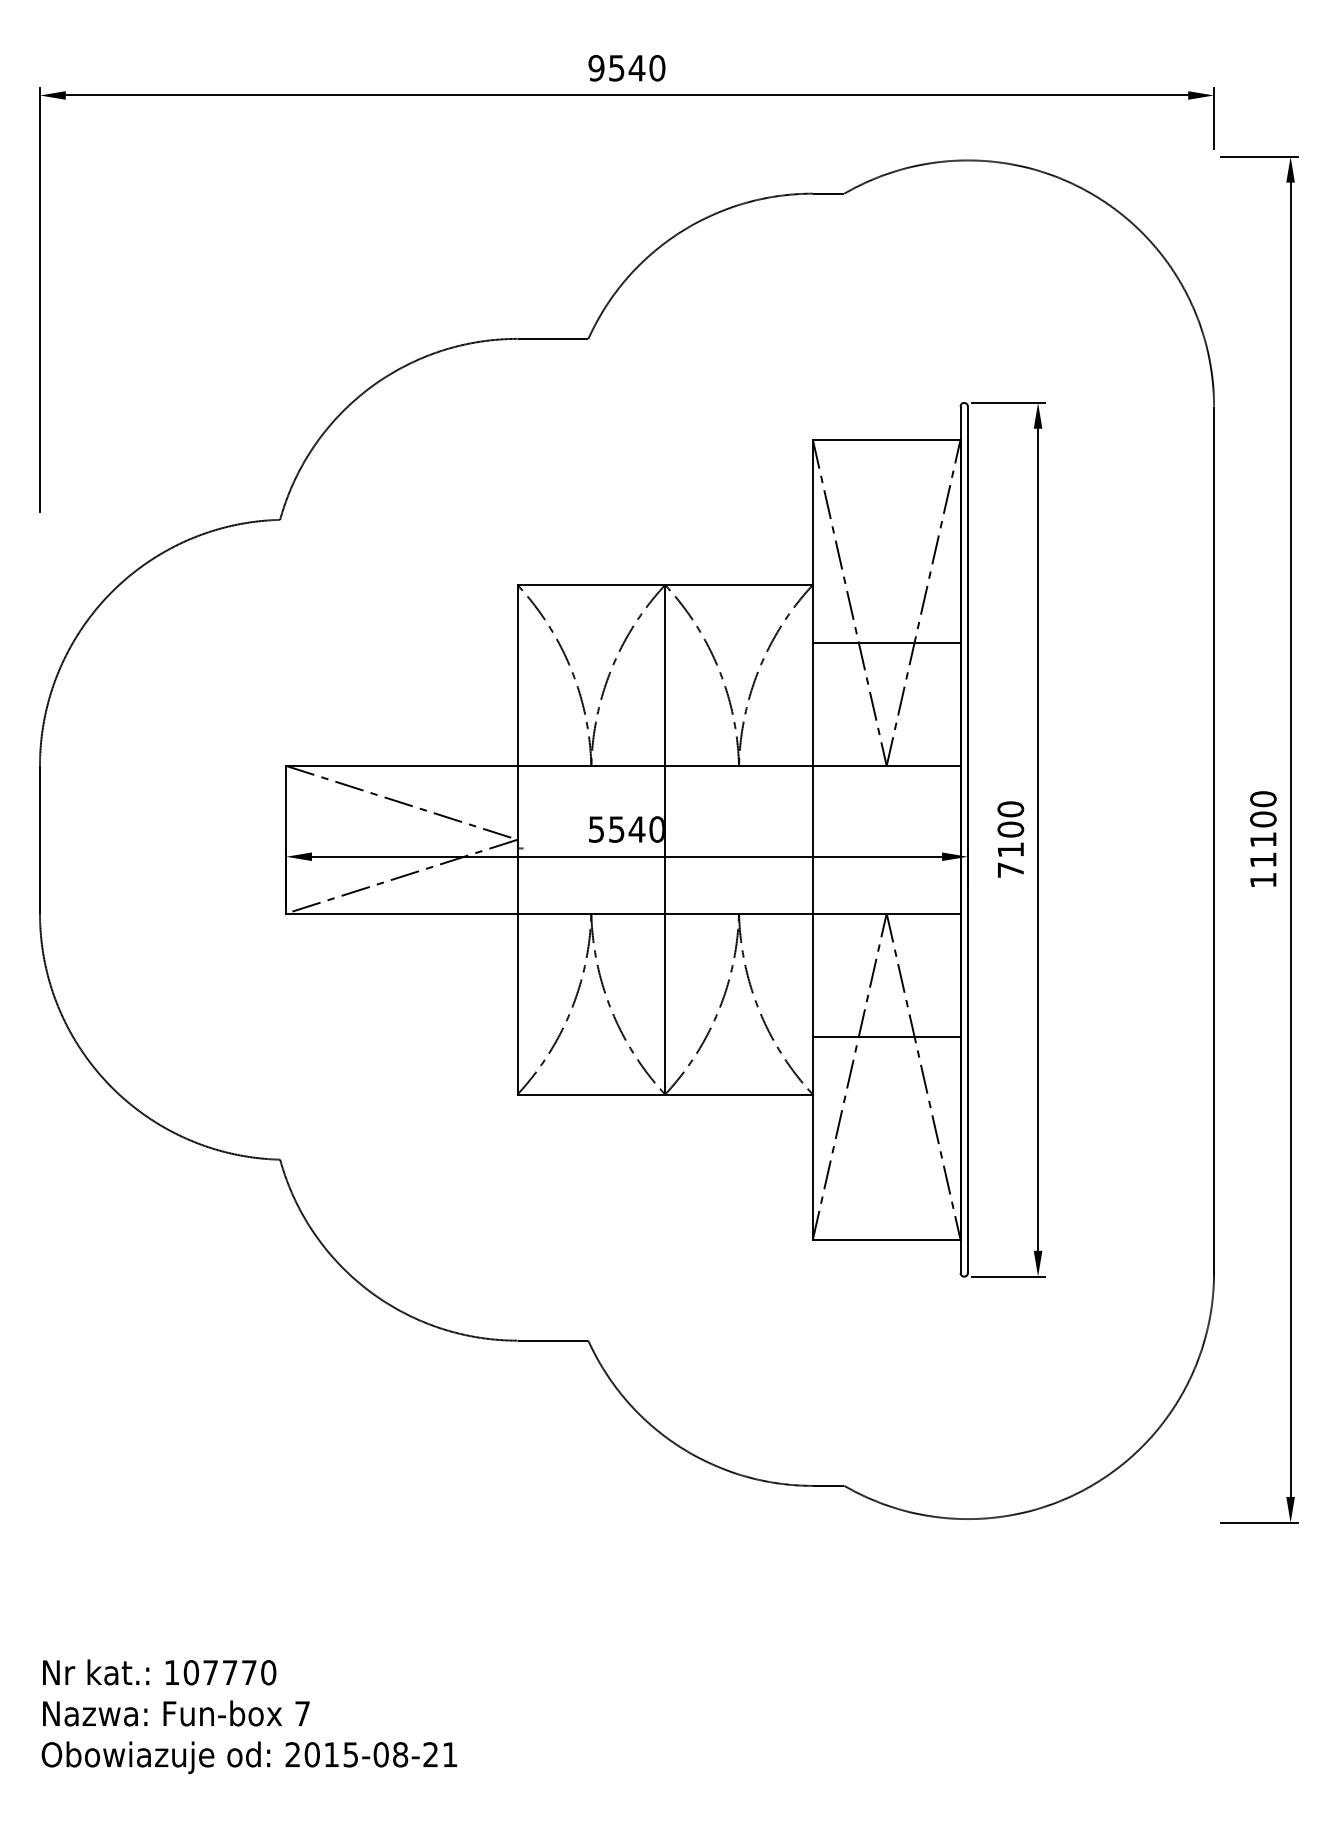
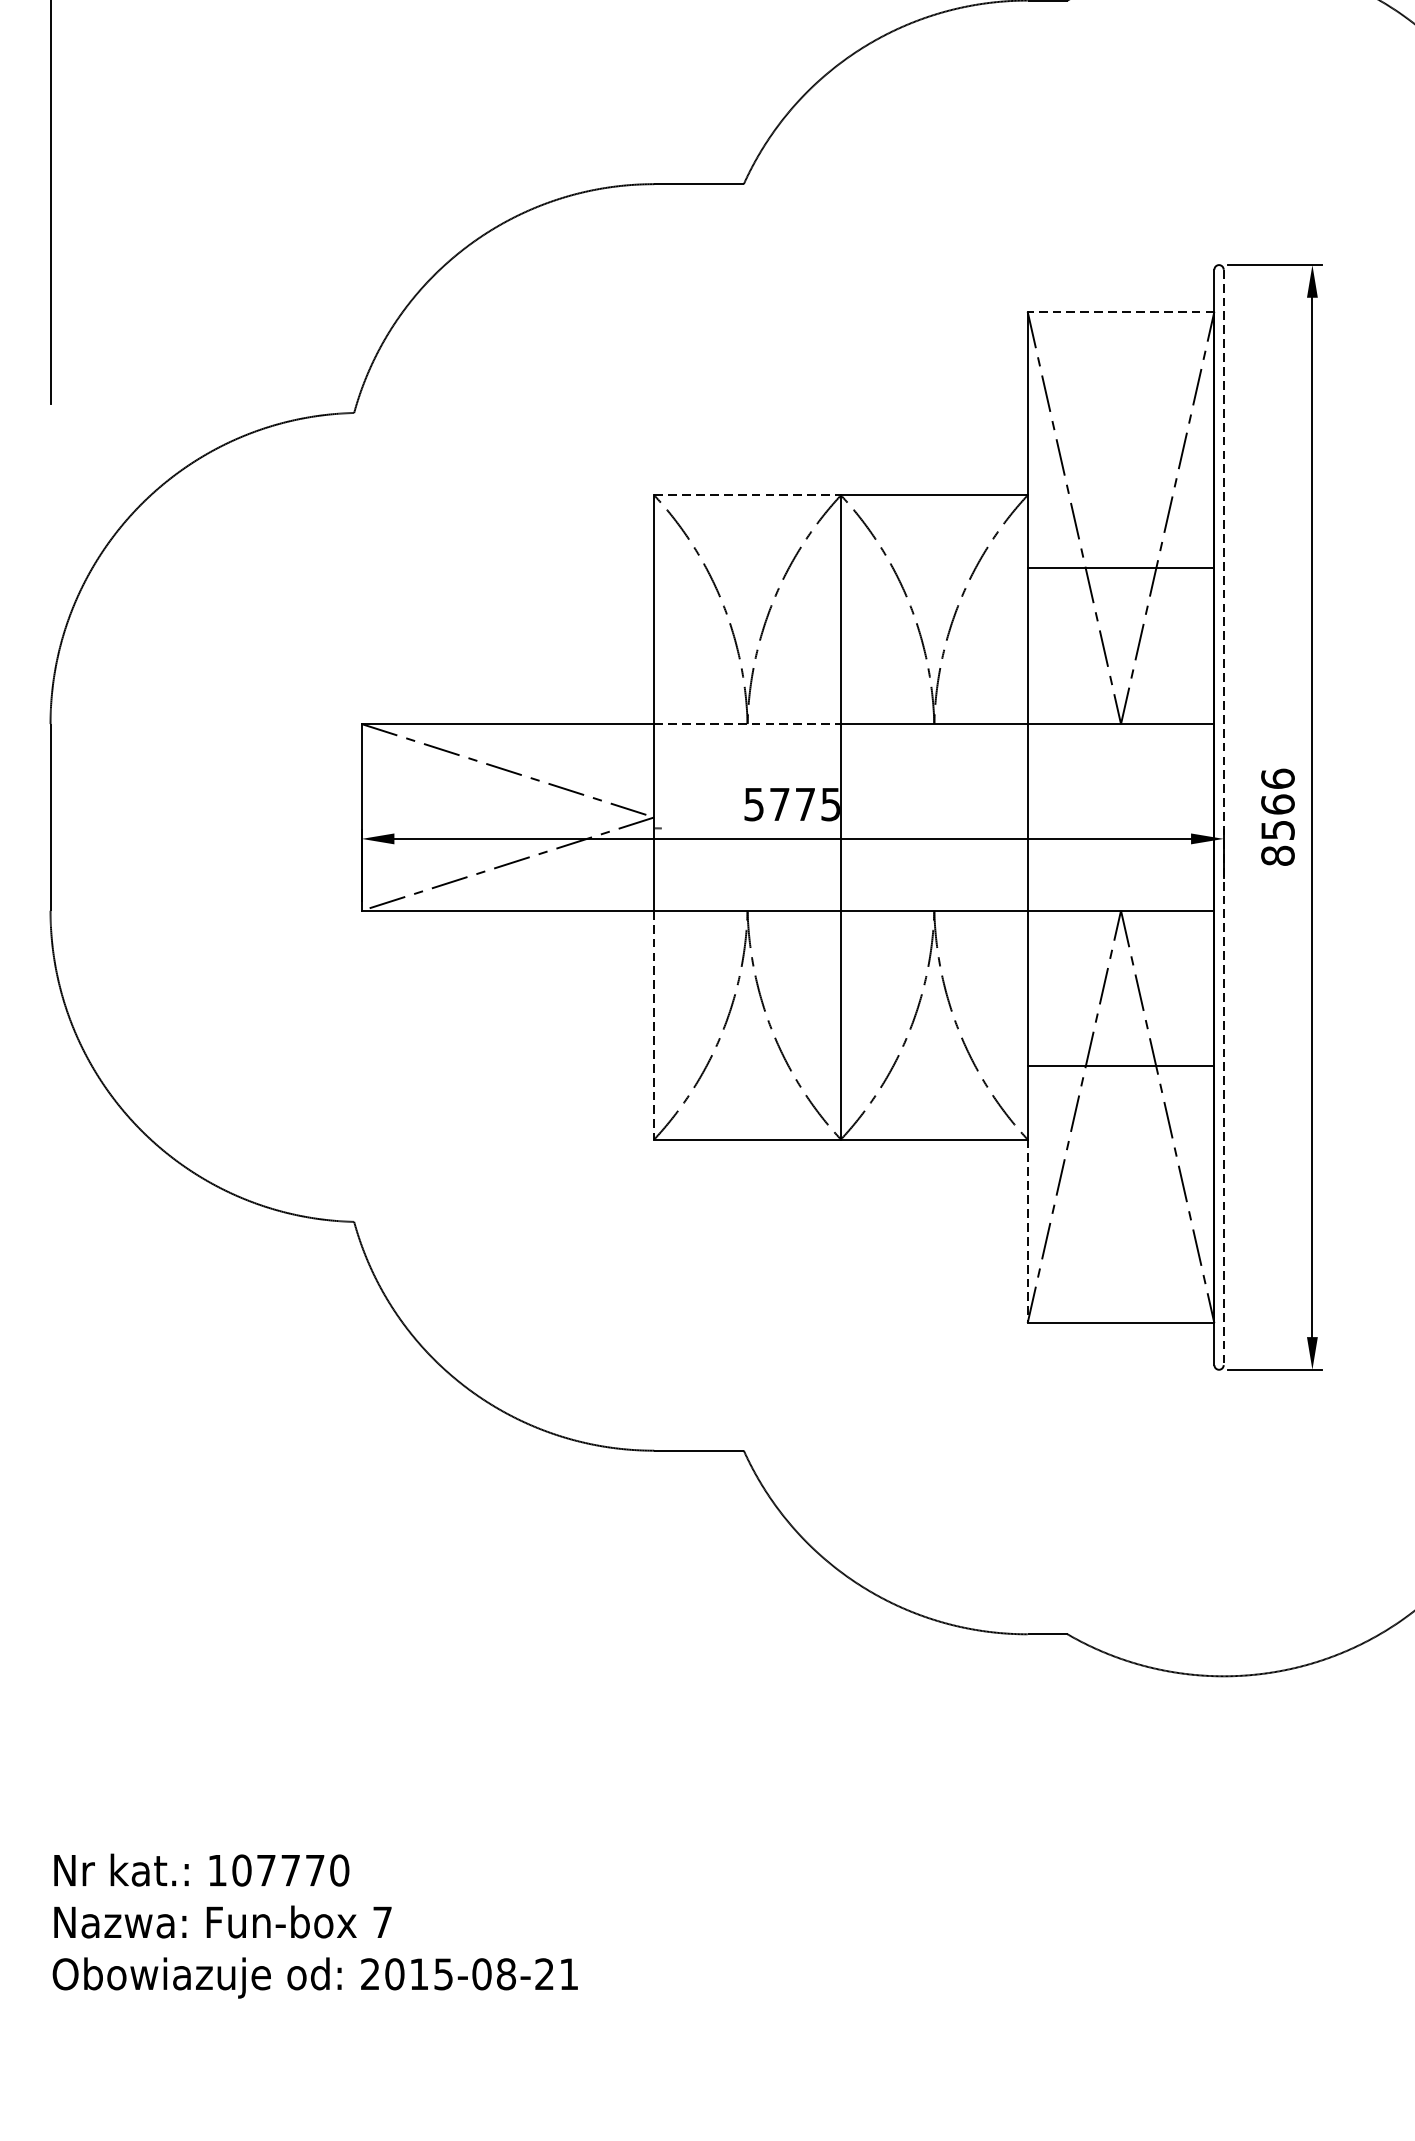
line: (886, 439) -> (1120, 311), solid -> dashed
line: (591, 585) -> (747, 495), solid -> dashed
line: (591, 765) -> (747, 723), solid -> dashed
text: (636, 829) -> (804, 804), 5540 -> 5775
text: (1010, 839) -> (1277, 817), 7100 -> 8566
line: (967, 840) -> (1223, 818), solid -> dashed
line: (517, 1004) -> (654, 1025), solid -> dashed
line: (812, 1167) -> (1027, 1231), solid -> dashed

